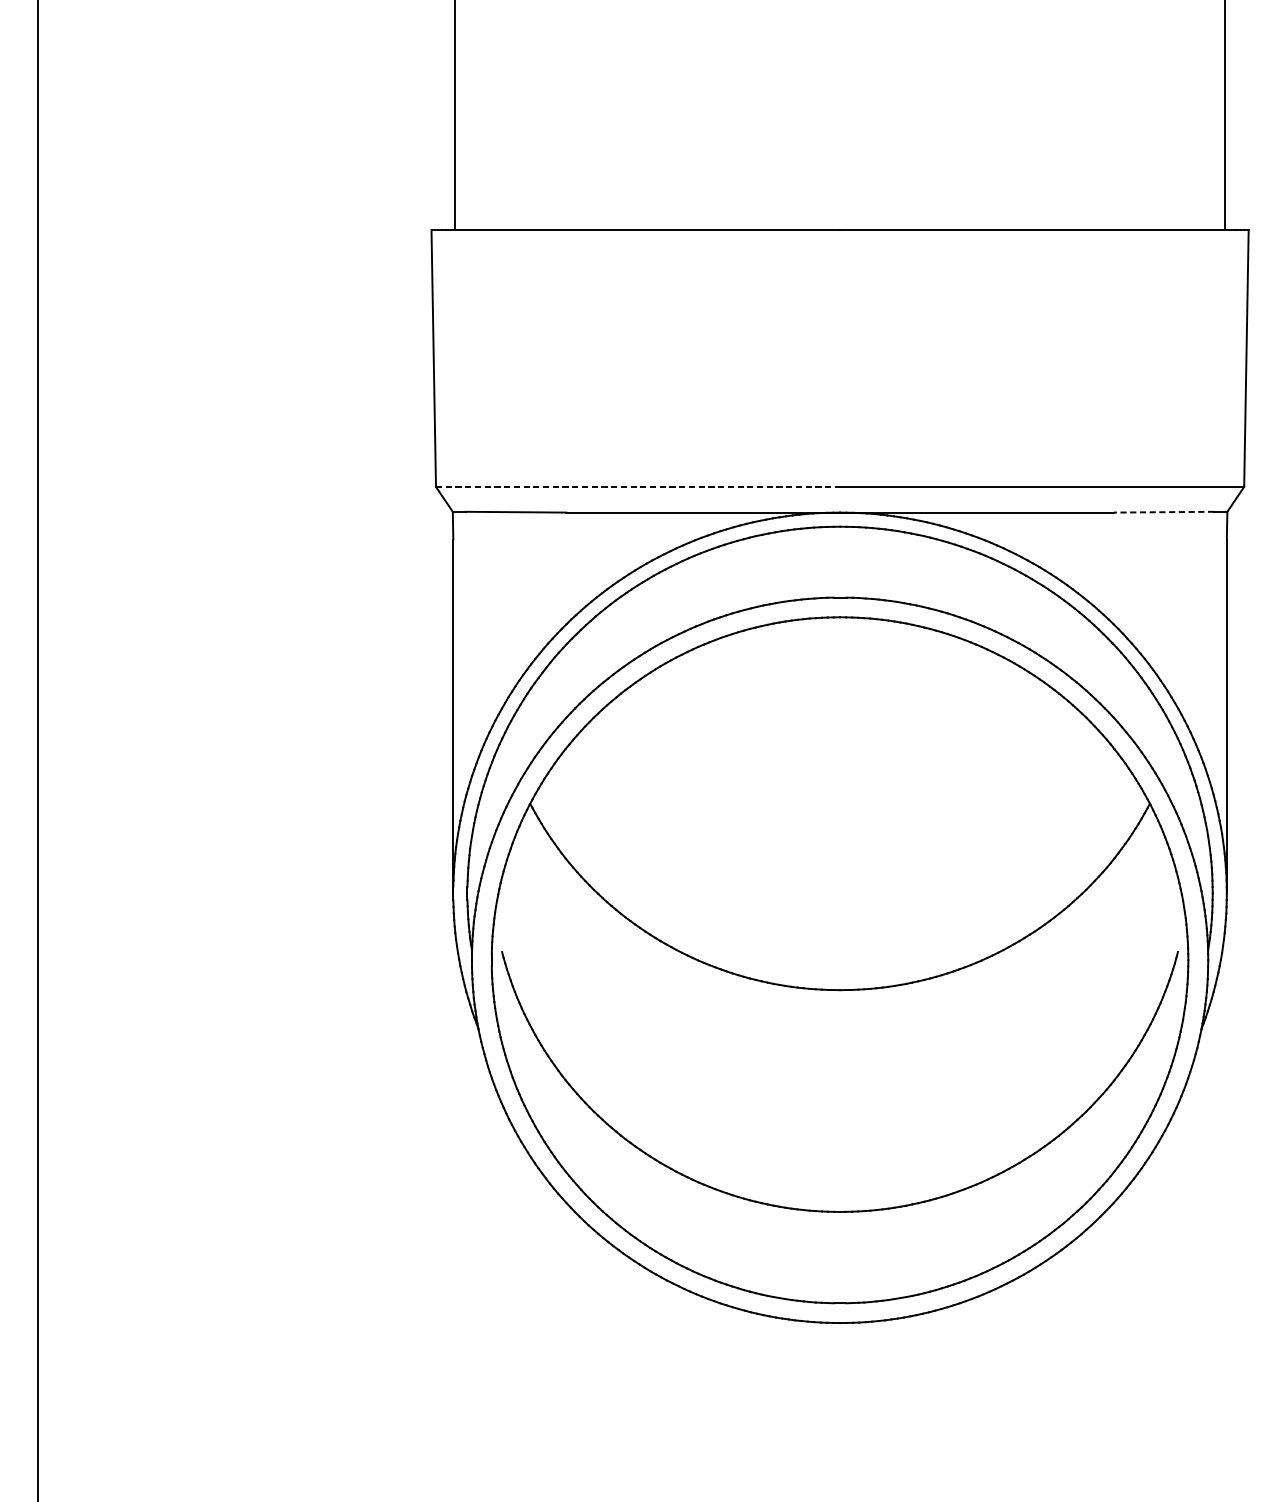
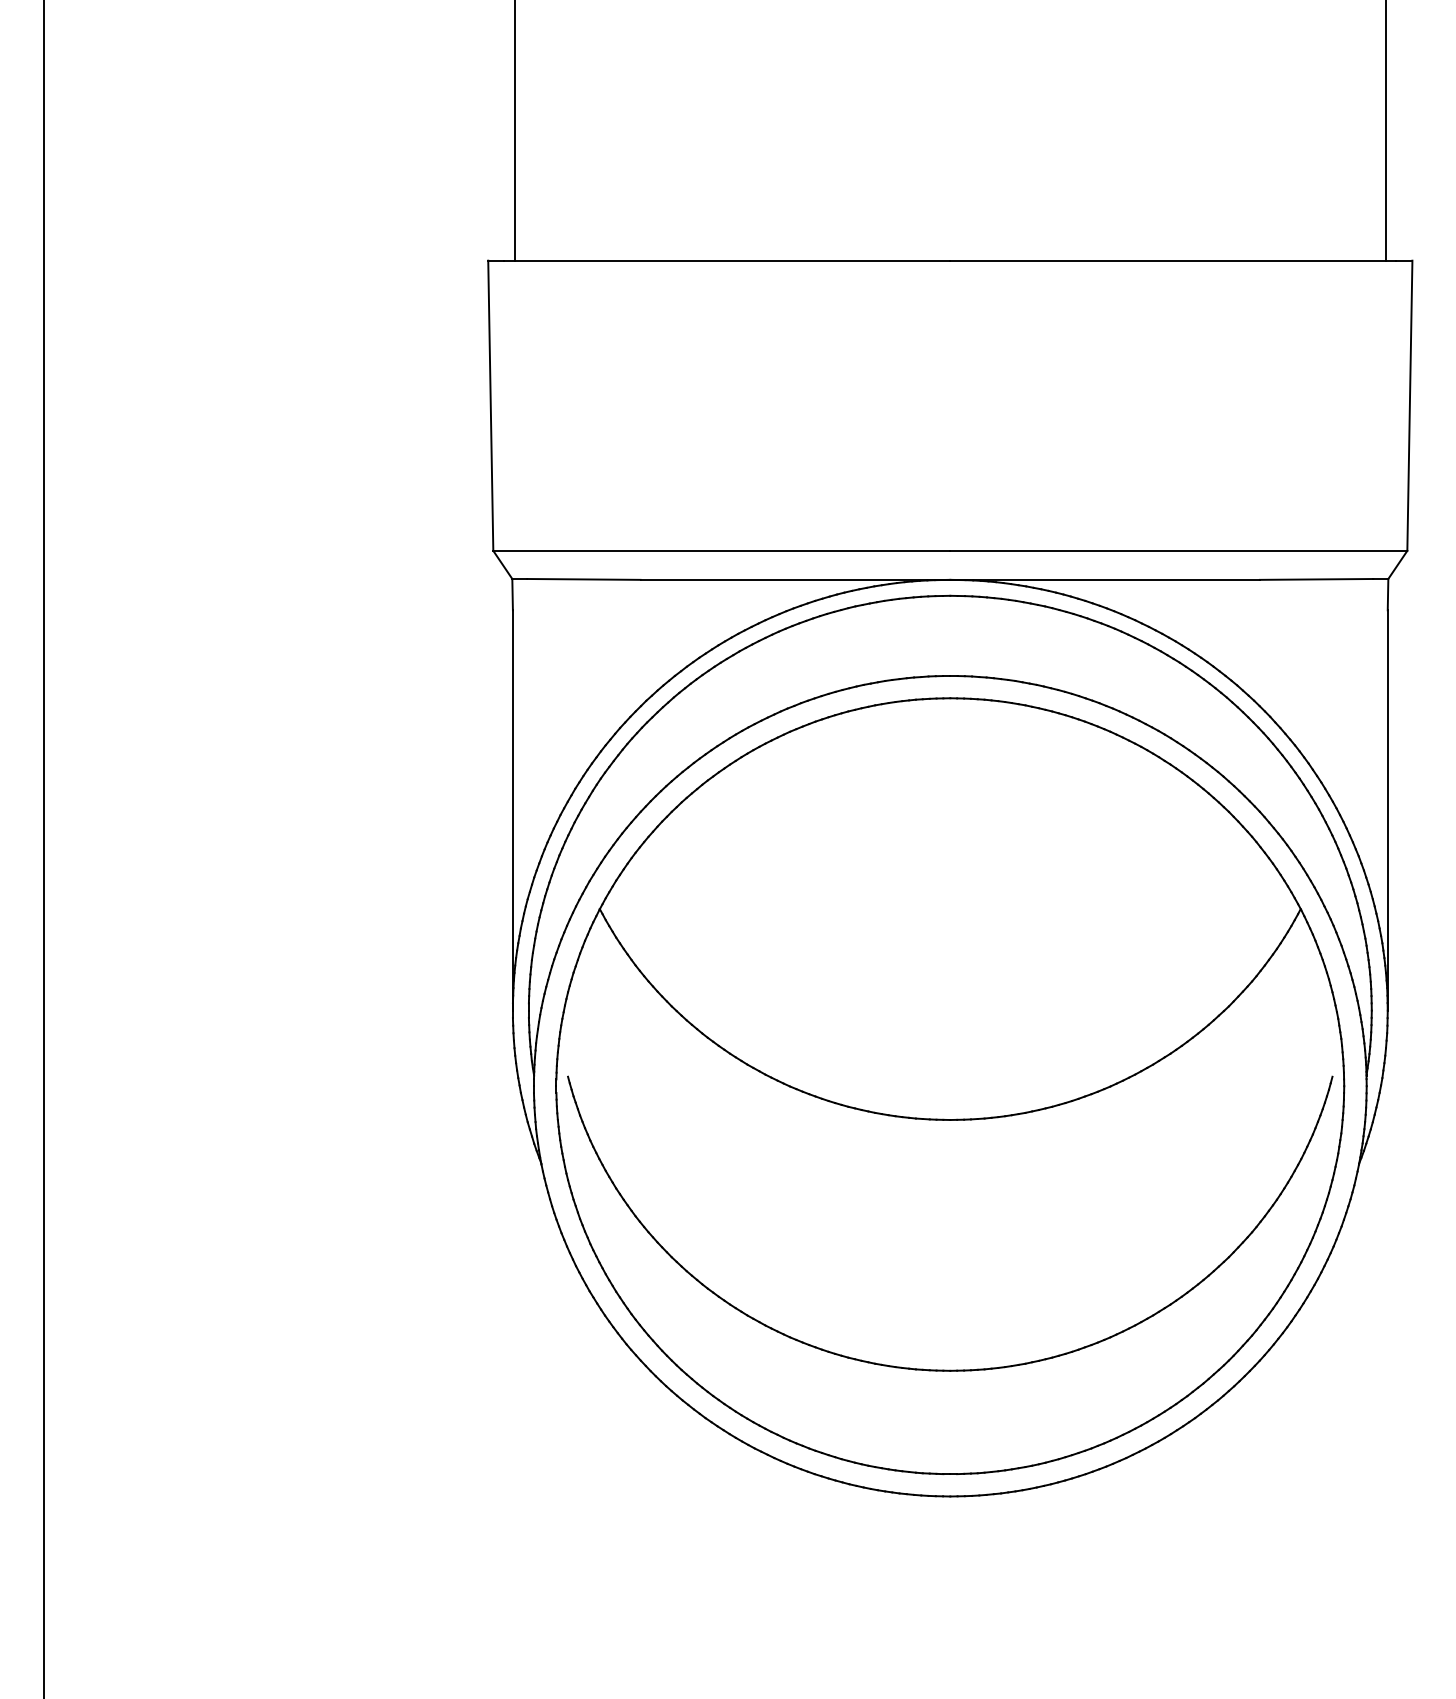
line: (637, 486) -> (721, 550), dashed -> solid
line: (1163, 512) -> (1316, 579), dashed -> solid

